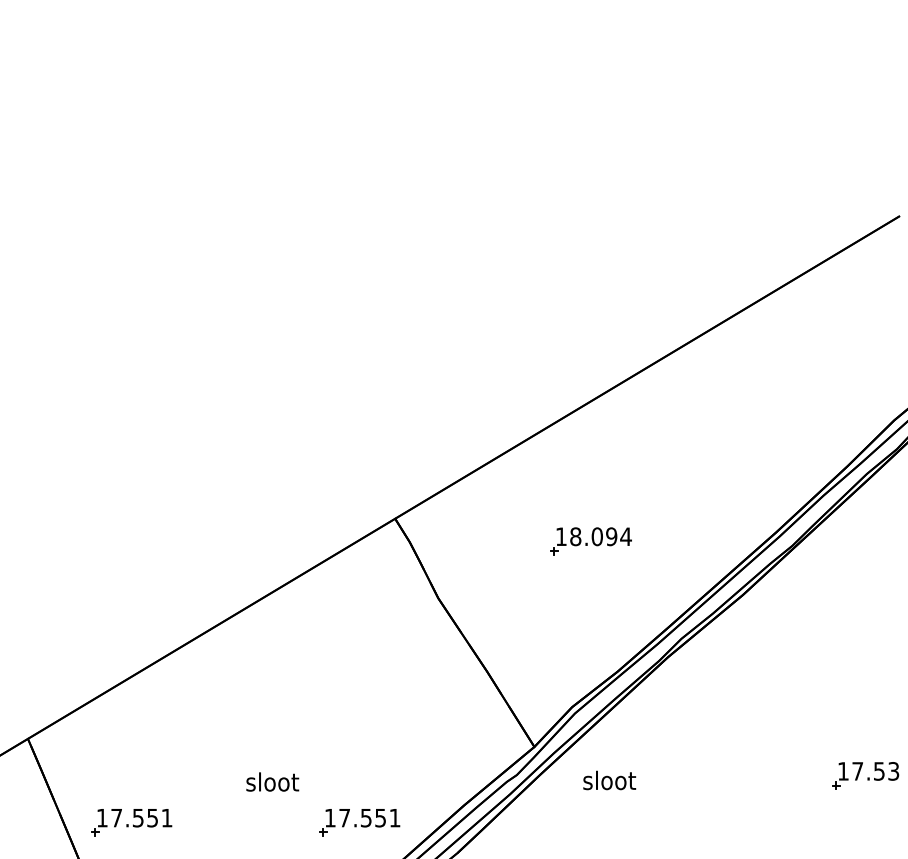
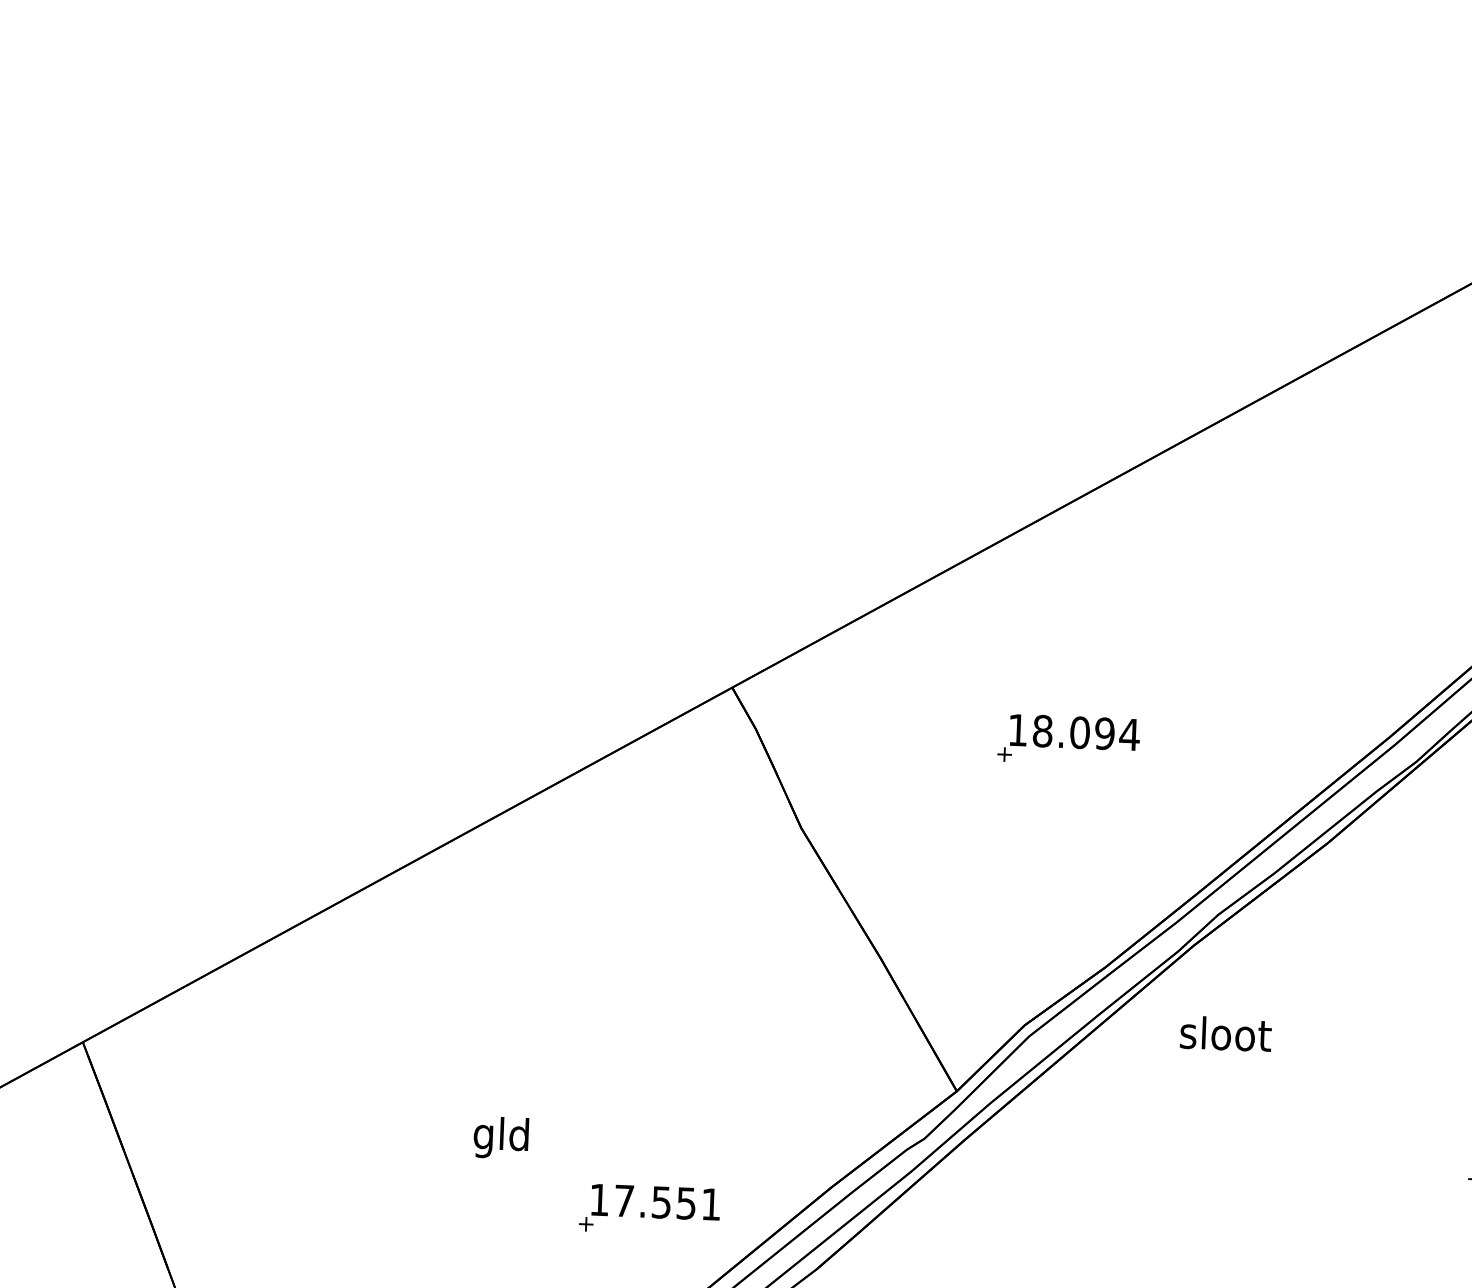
text: (609, 780) -> (1225, 1033), moved
text: (272, 784) -> (501, 1137), sloot -> gld
part: (131, 822) -> (255, 1193), removed

